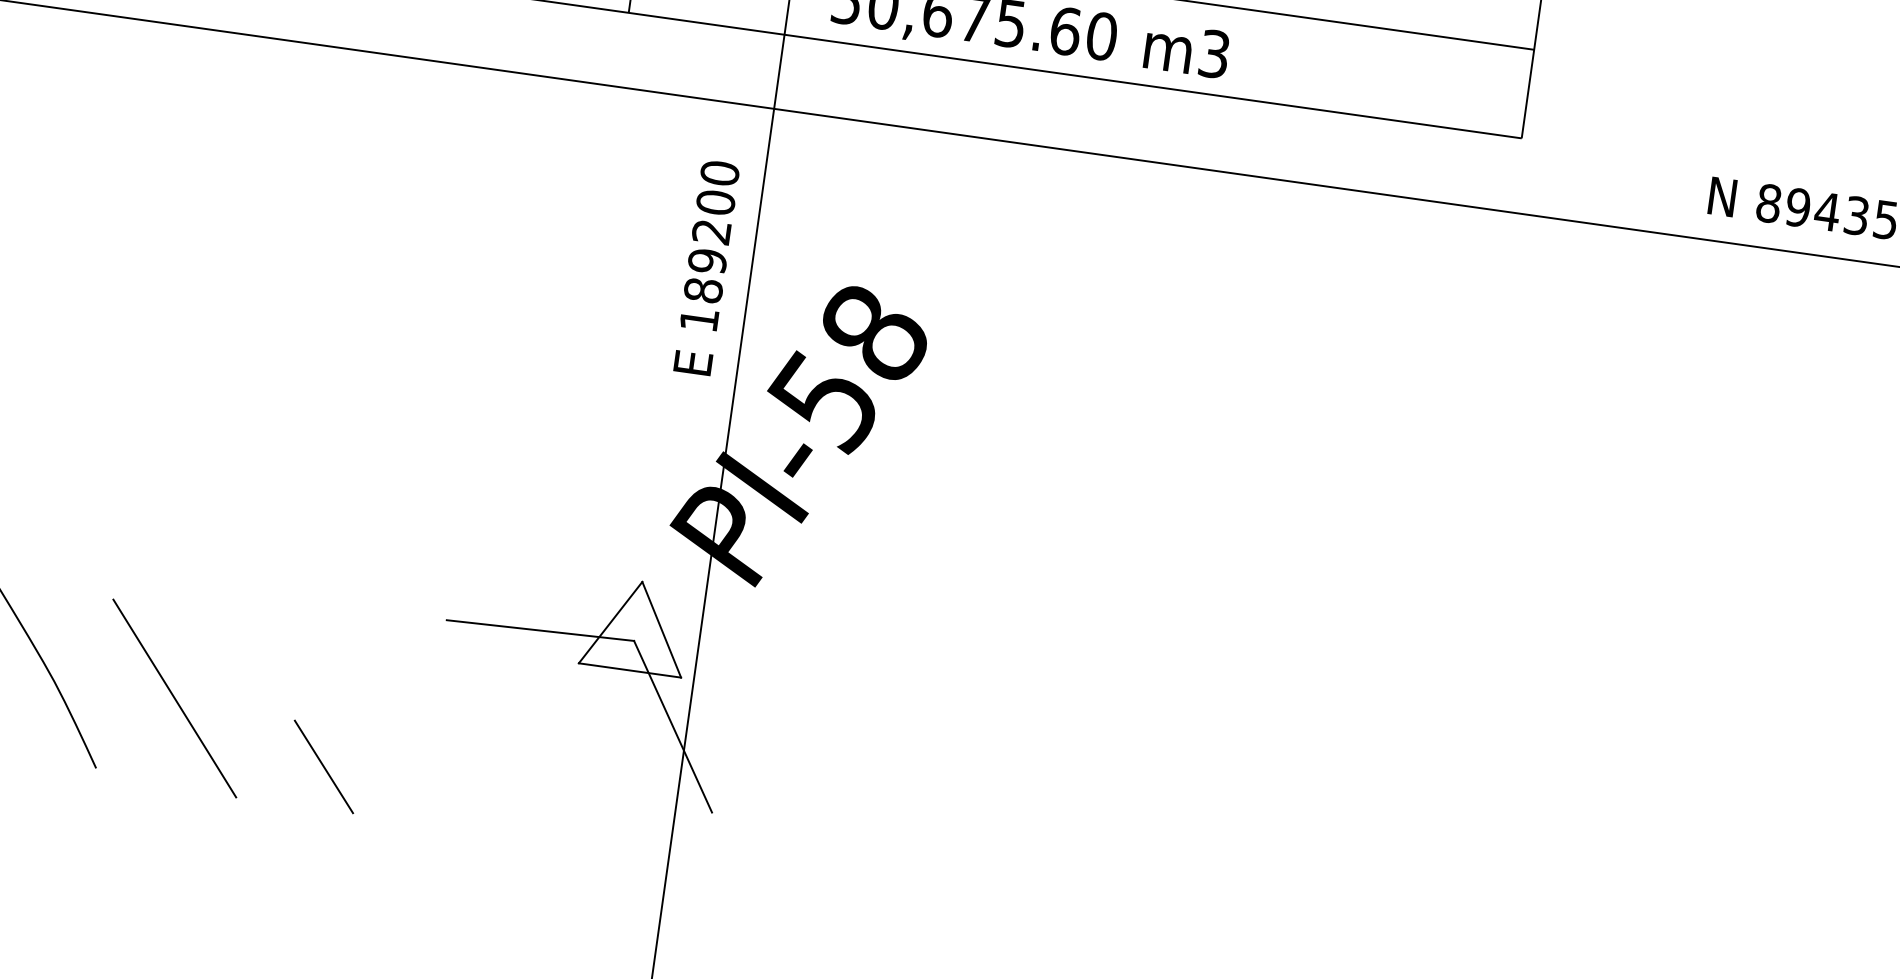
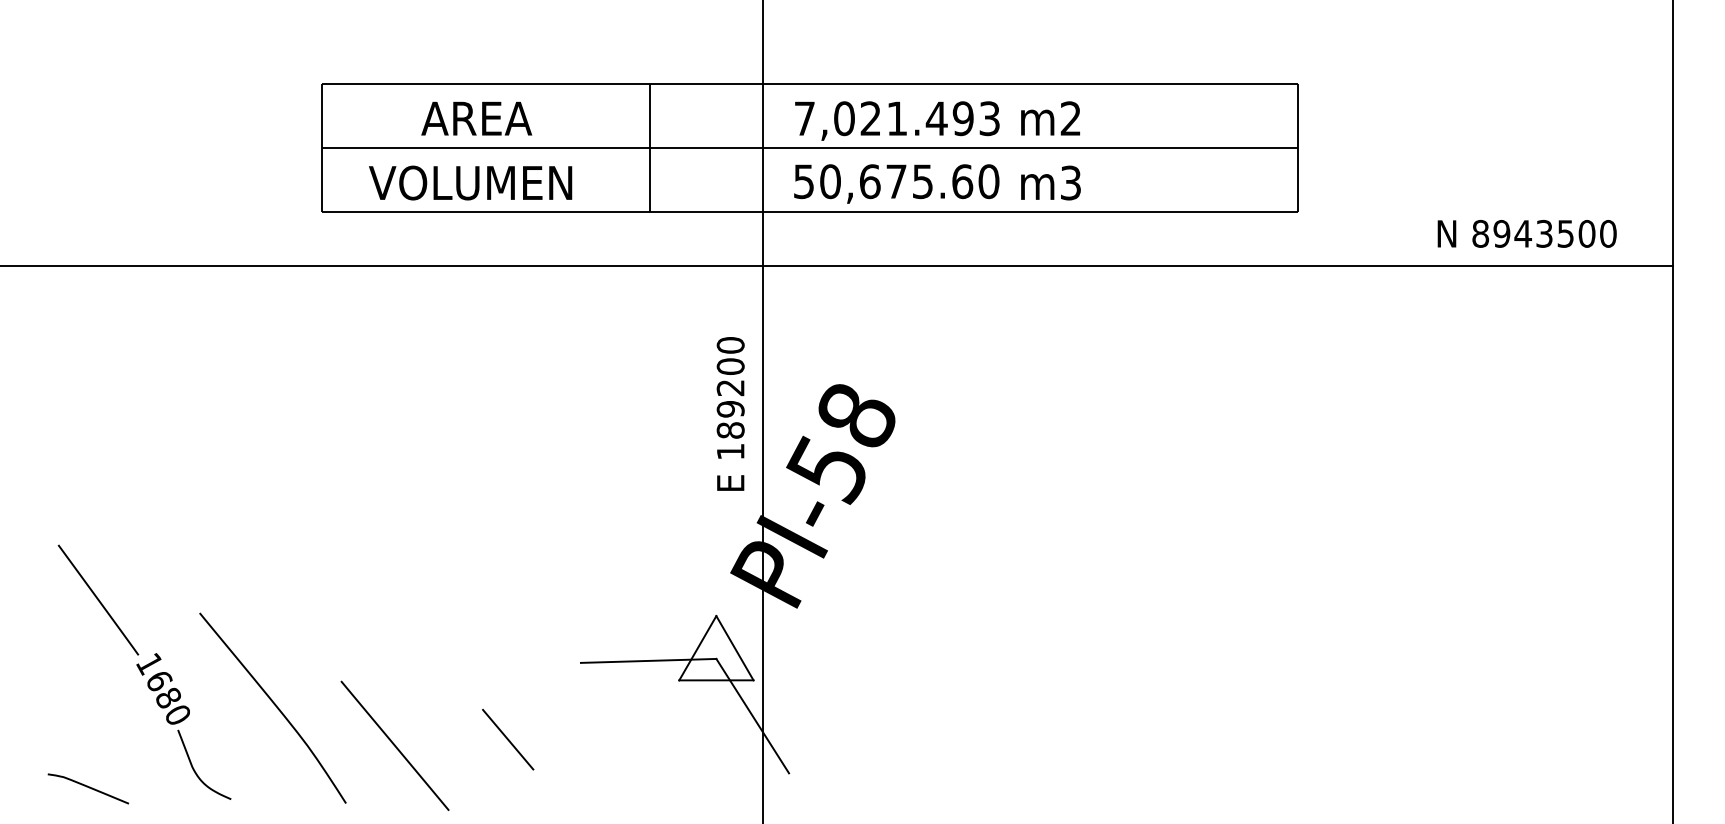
text: (706, 267) -> (730, 413), moved
line: (324, 766) -> (508, 739), moved

